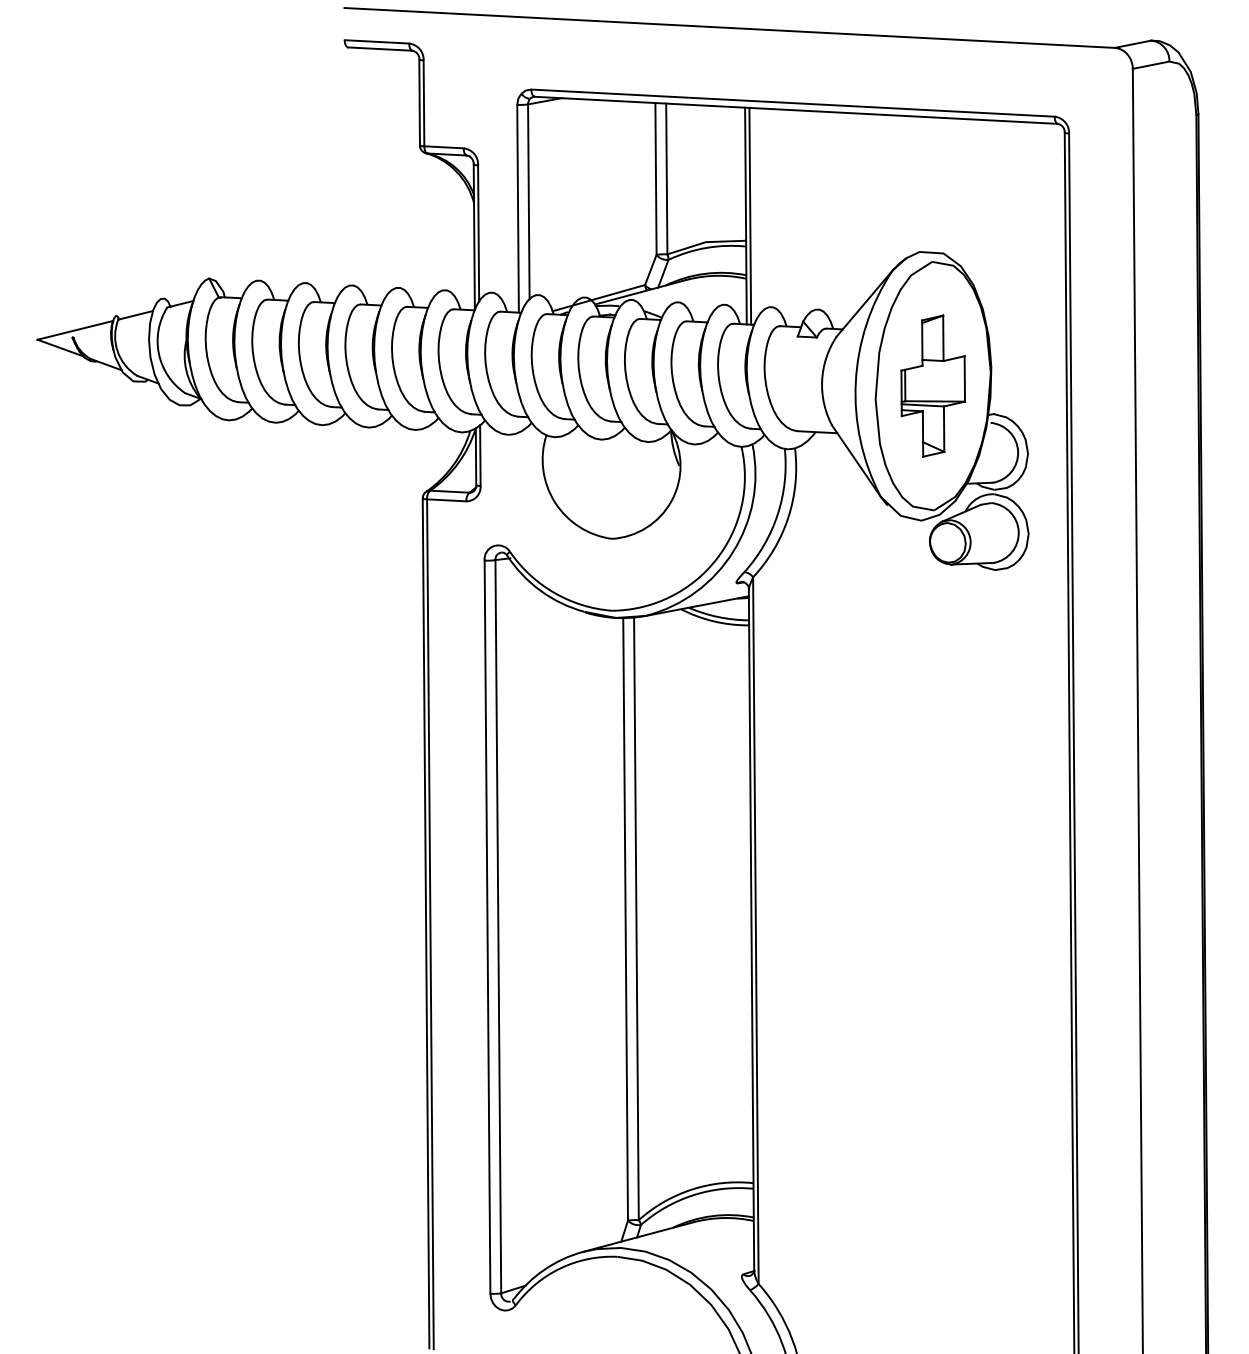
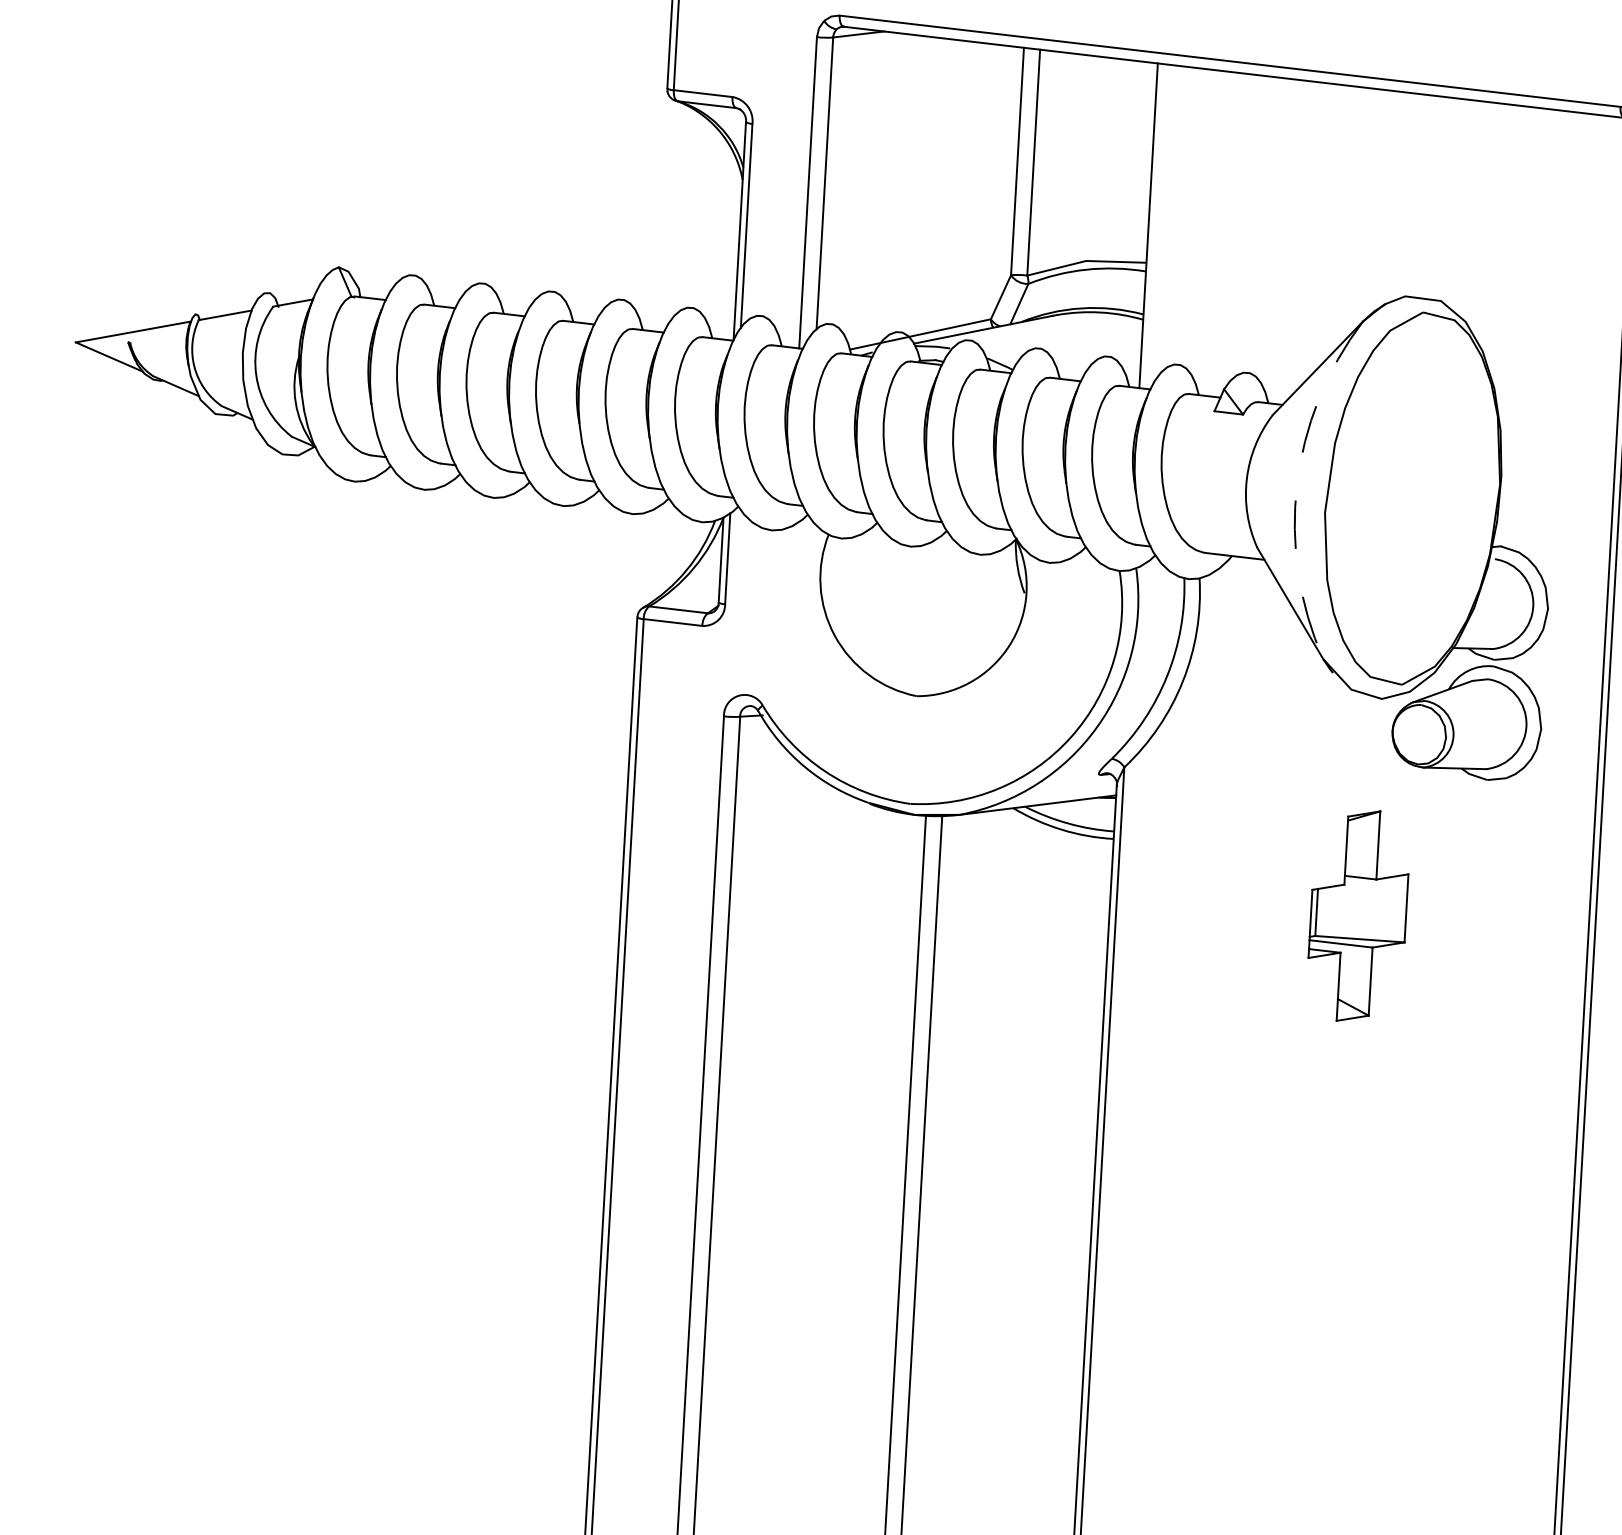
line: (750, 215) -> (1155, 225), removed
arc: (855, 382) -> (1296, 485), solid -> dashed
part: (932, 385) -> (1357, 915), moved

